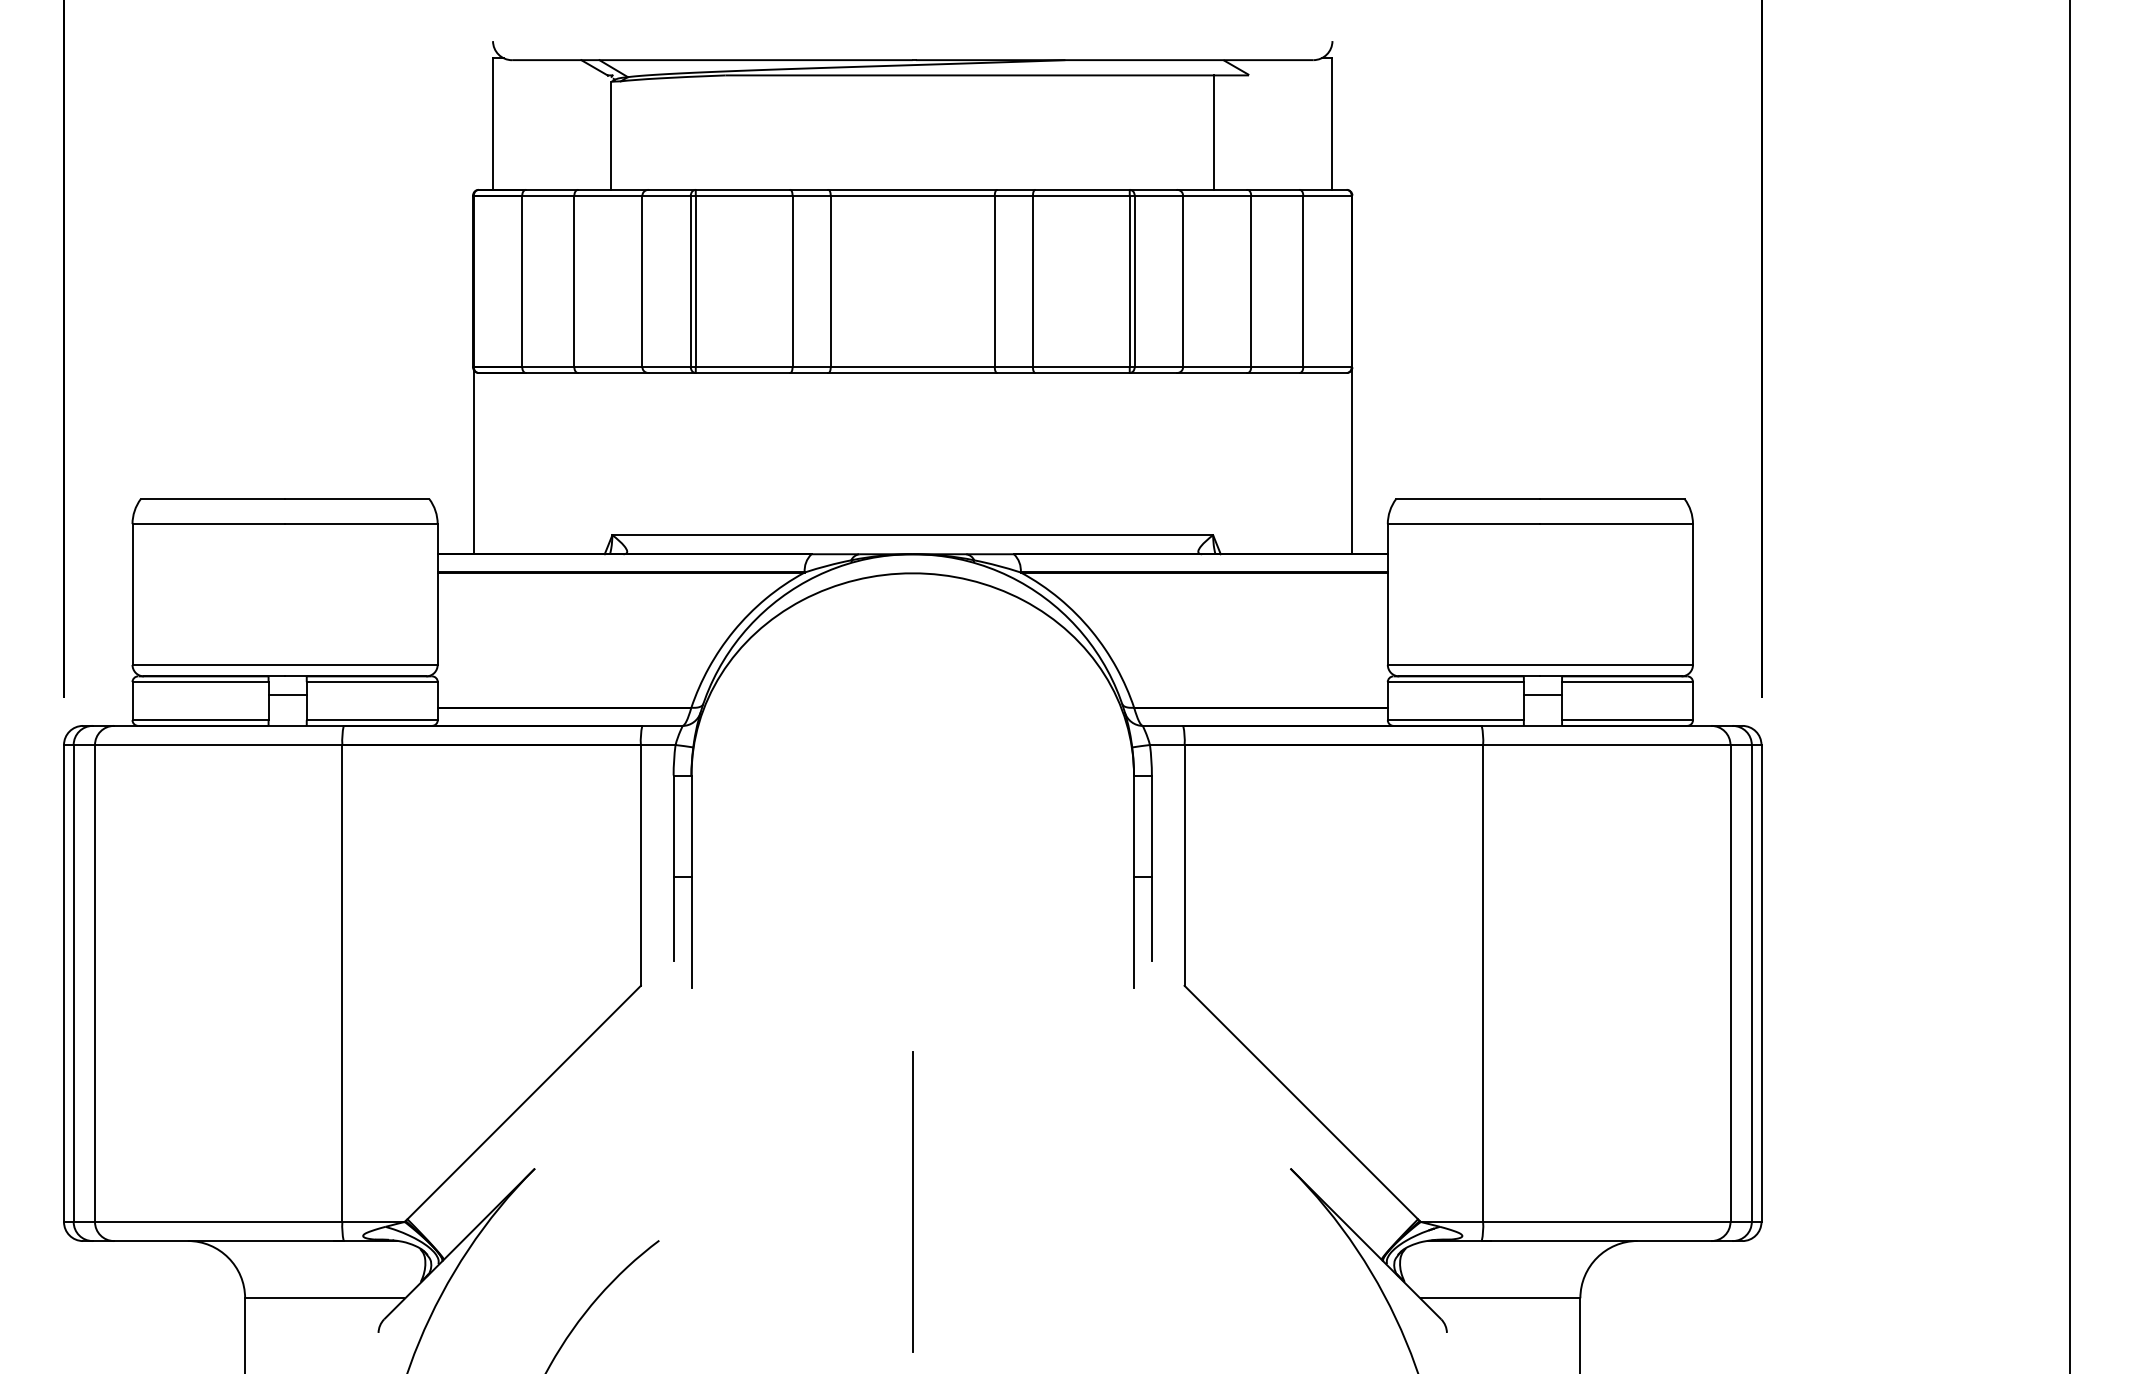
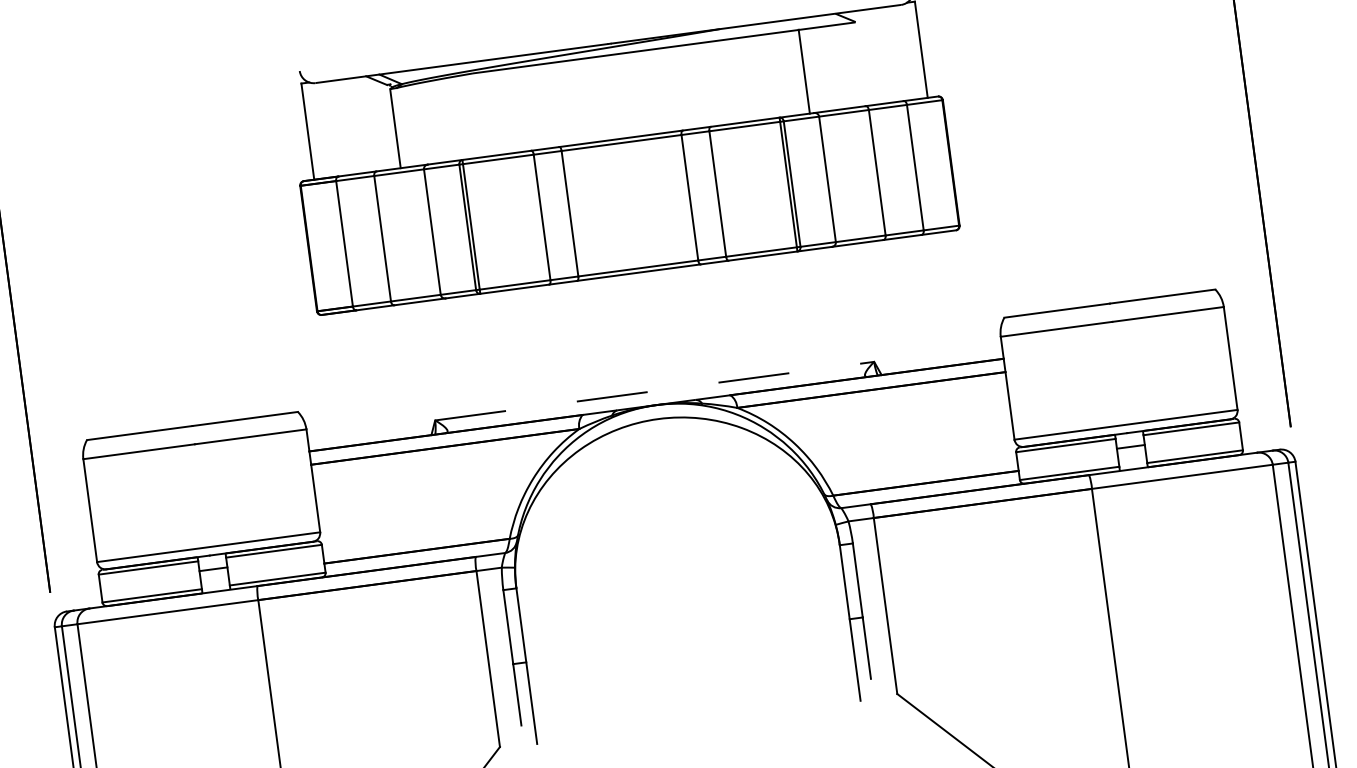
line: (1214, 132) -> (804, 71), moved
line: (474, 462) -> (327, 380), removed
line: (1351, 462) -> (968, 295), removed
line: (913, 535) -> (655, 391), solid -> dashed

